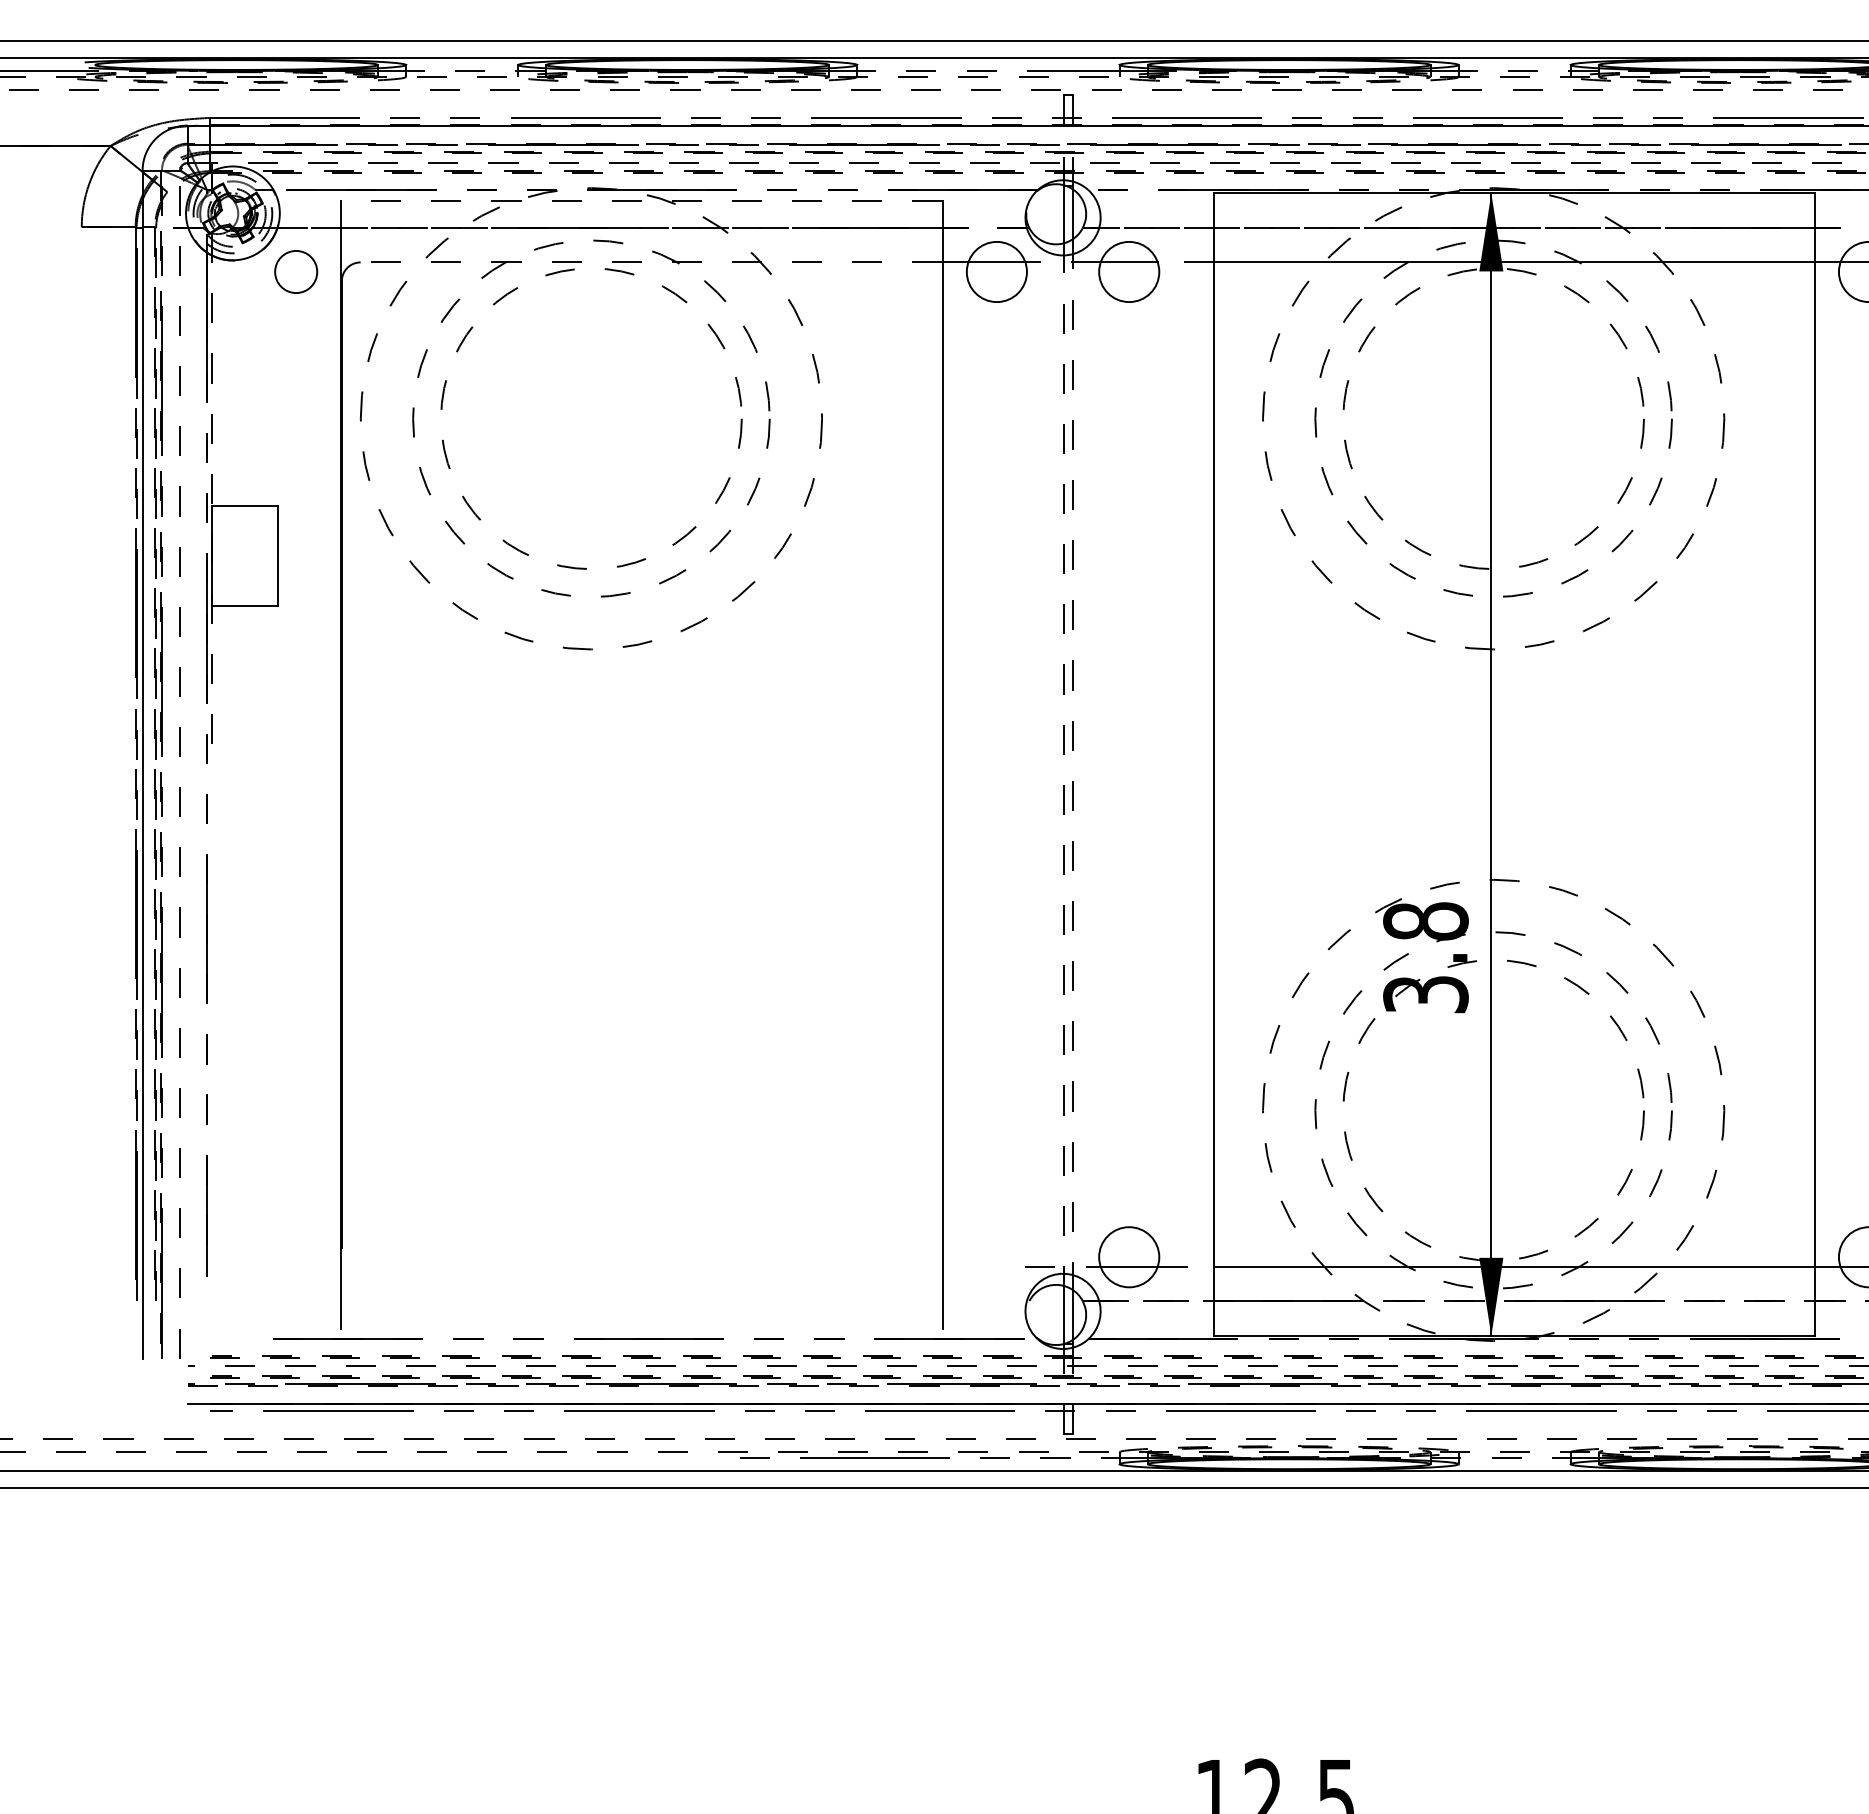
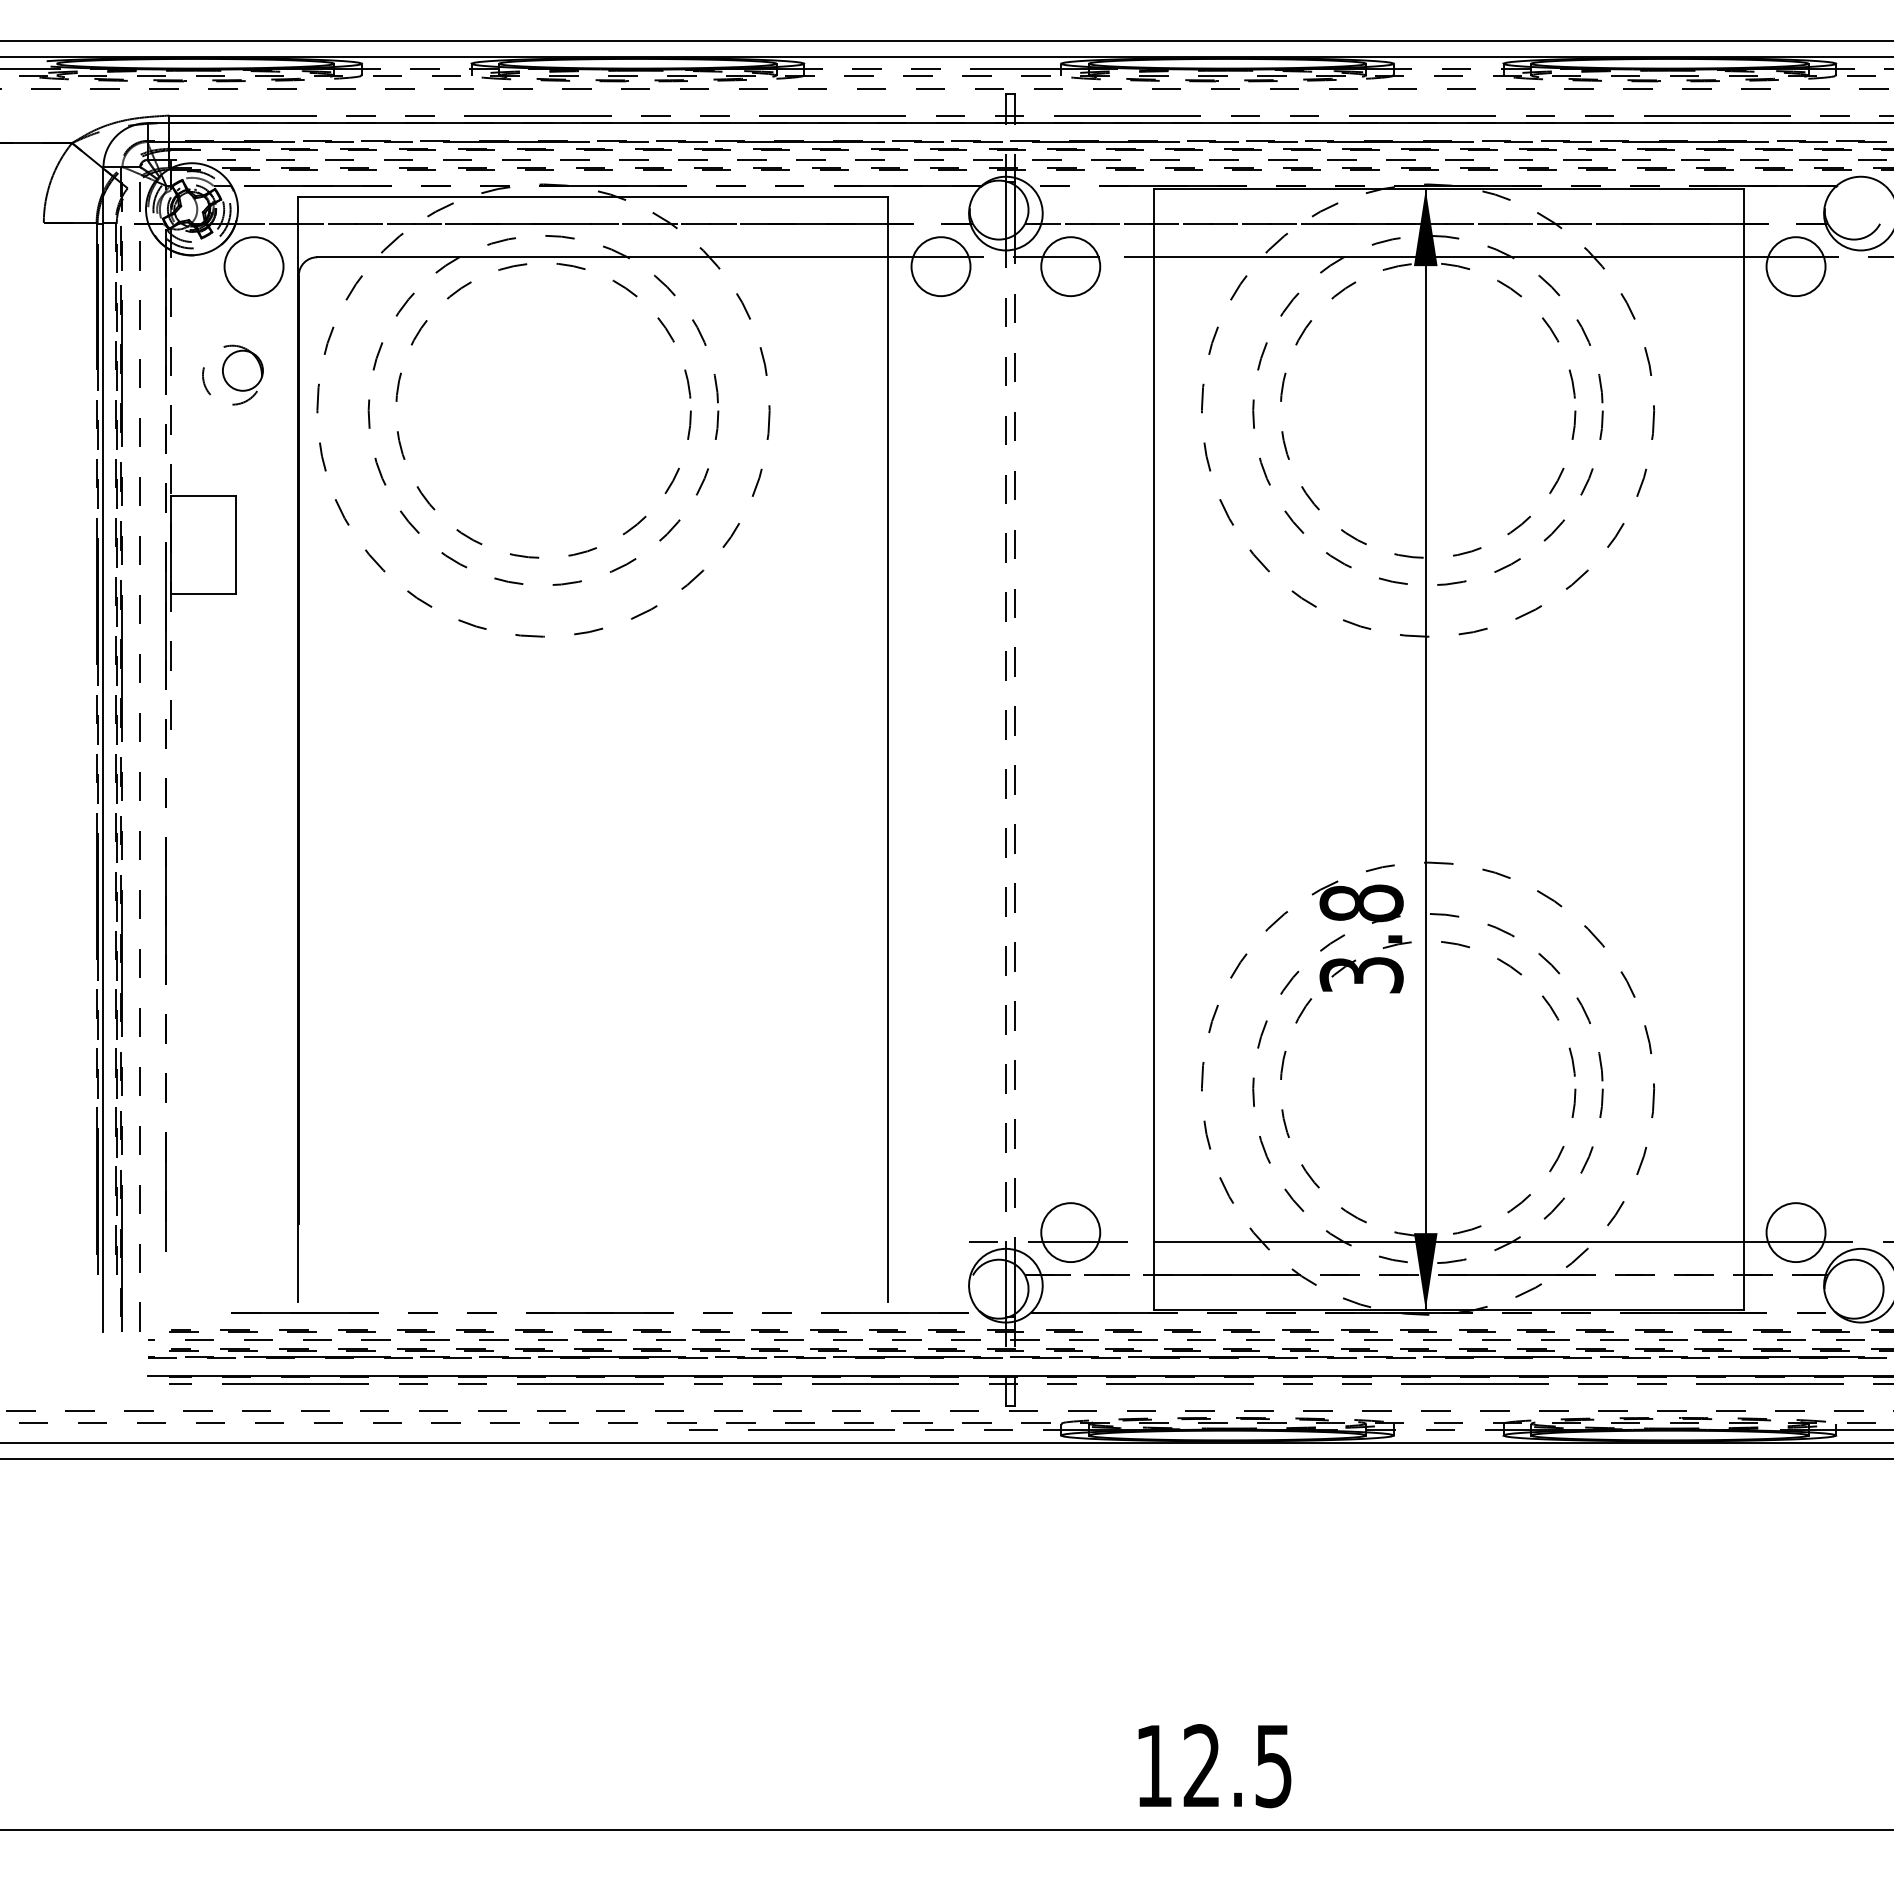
line: (641, 200) -> (592, 196), dashed -> solid
line: (650, 262) -> (601, 257), dashed -> solid
circle: (295, 271) -> (253, 266), size x1.43
part: (274, 381) -> (232, 374), added

